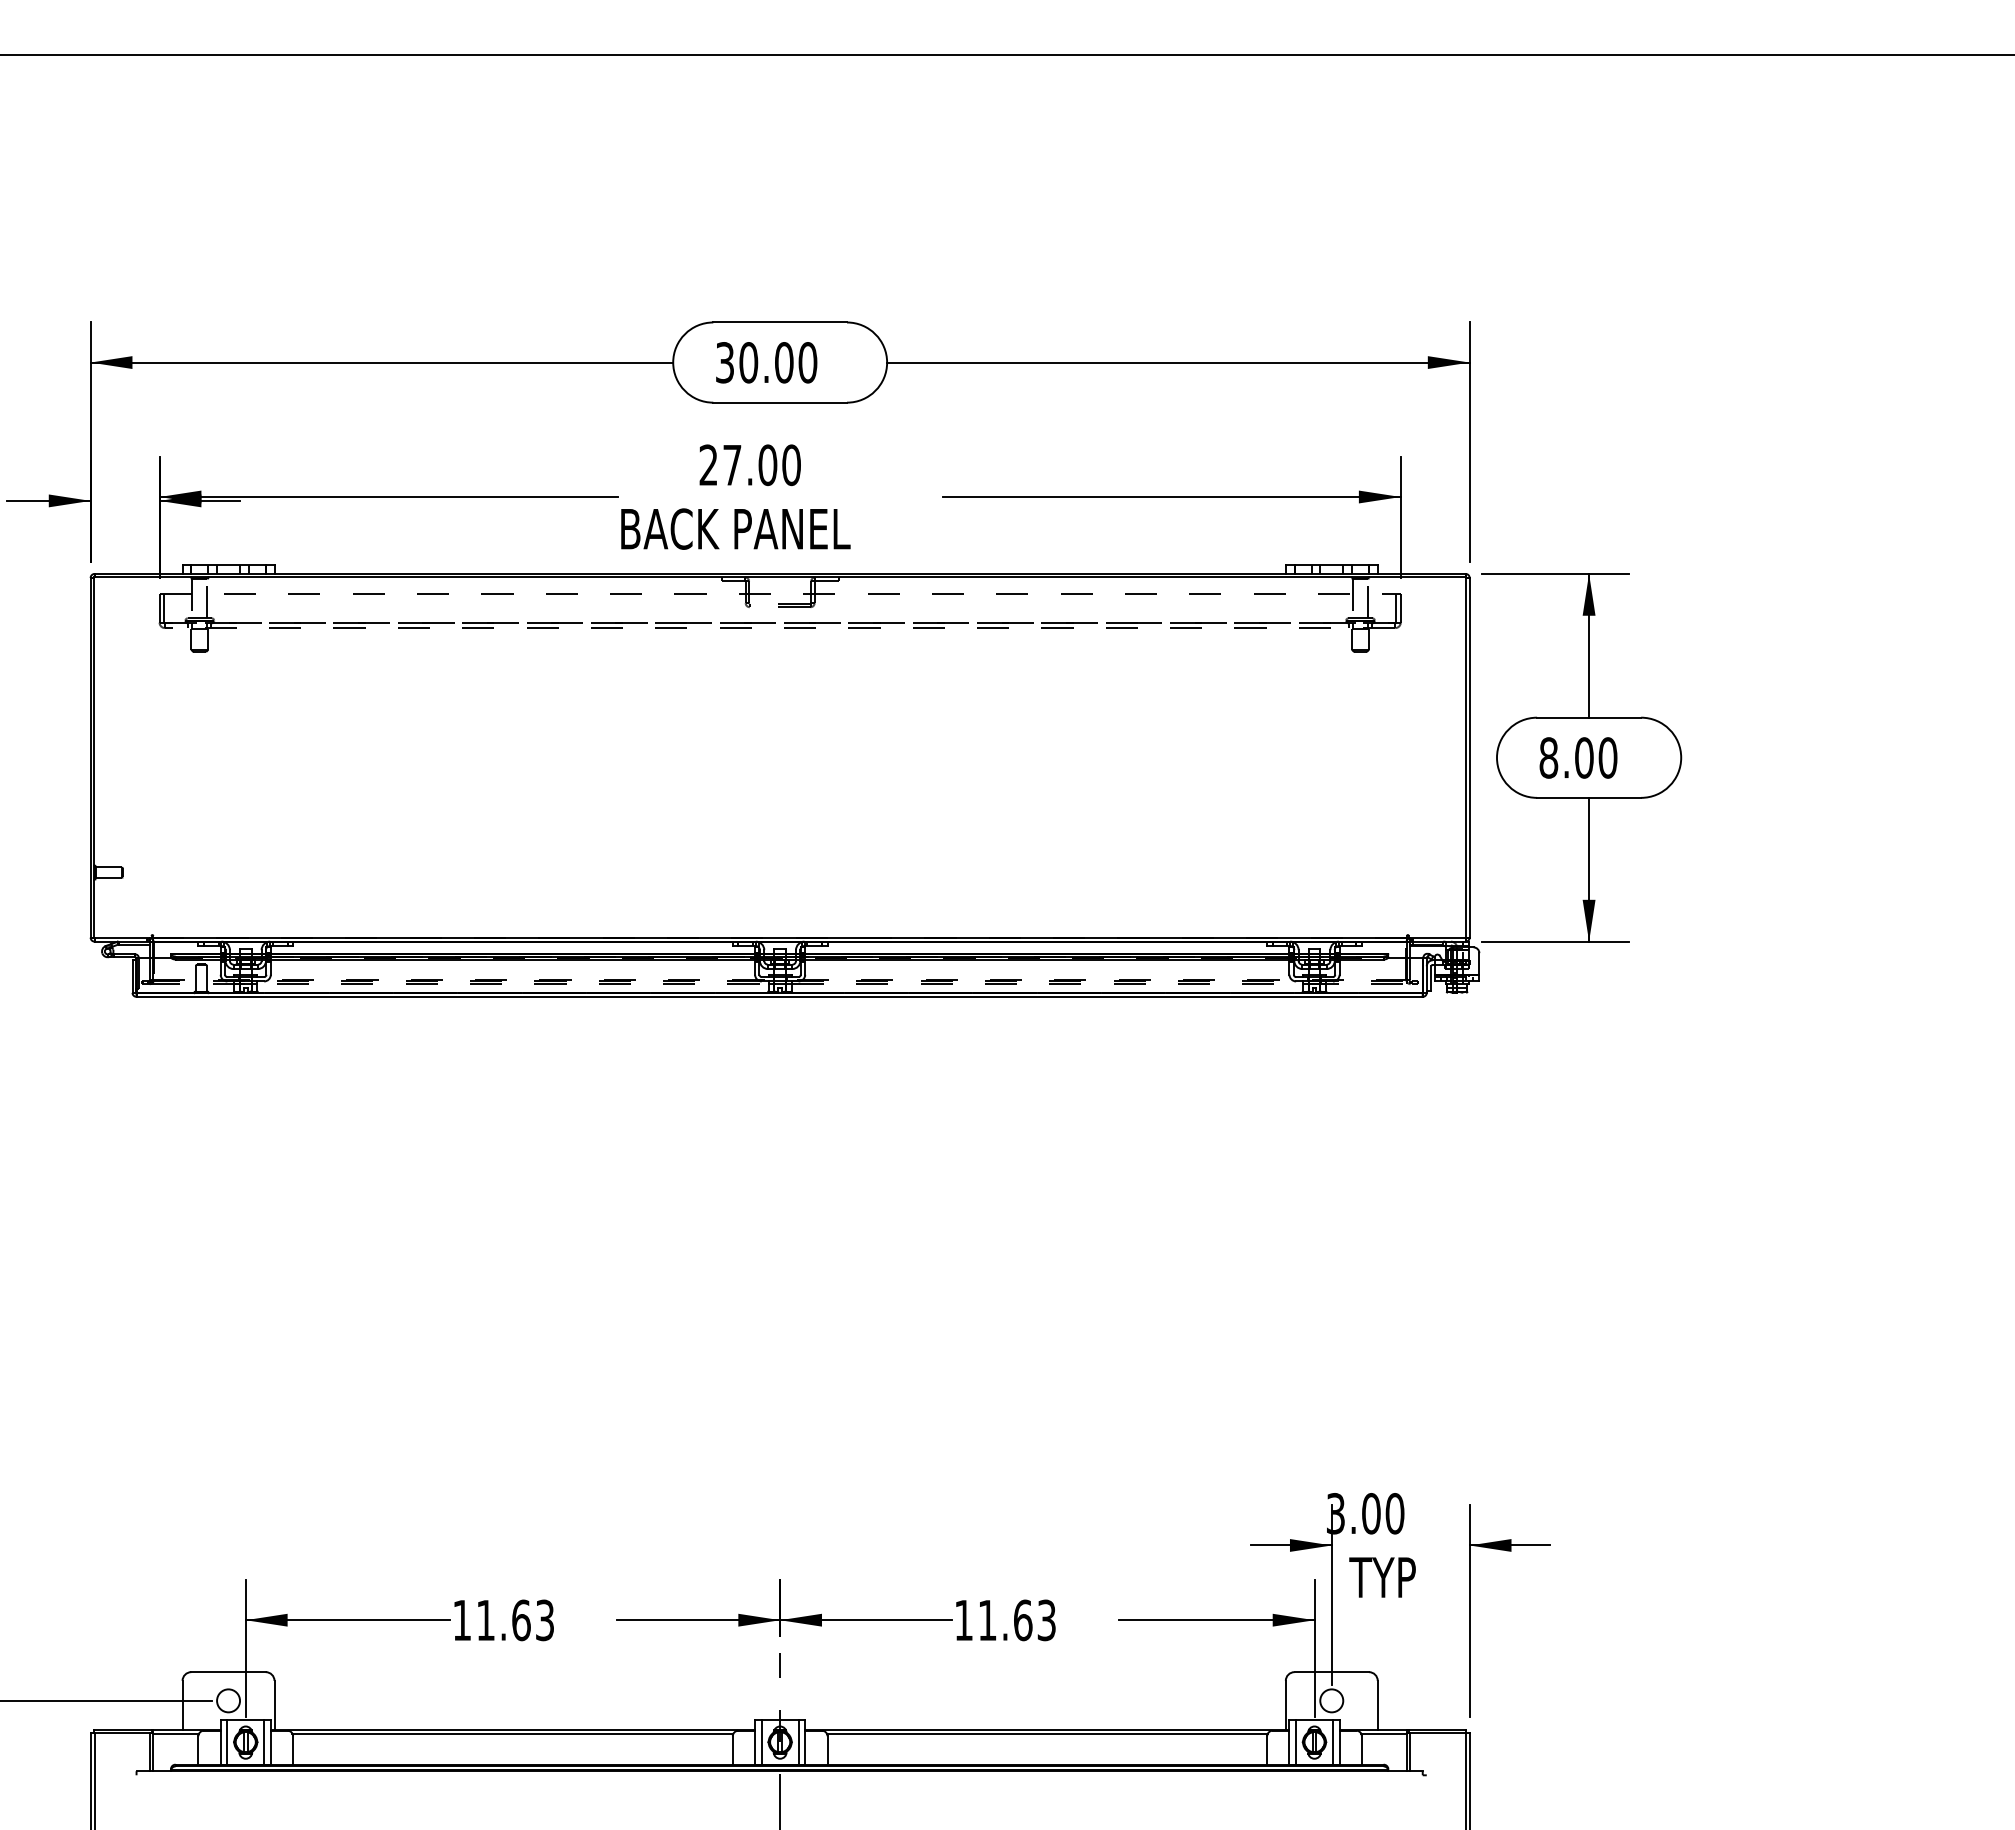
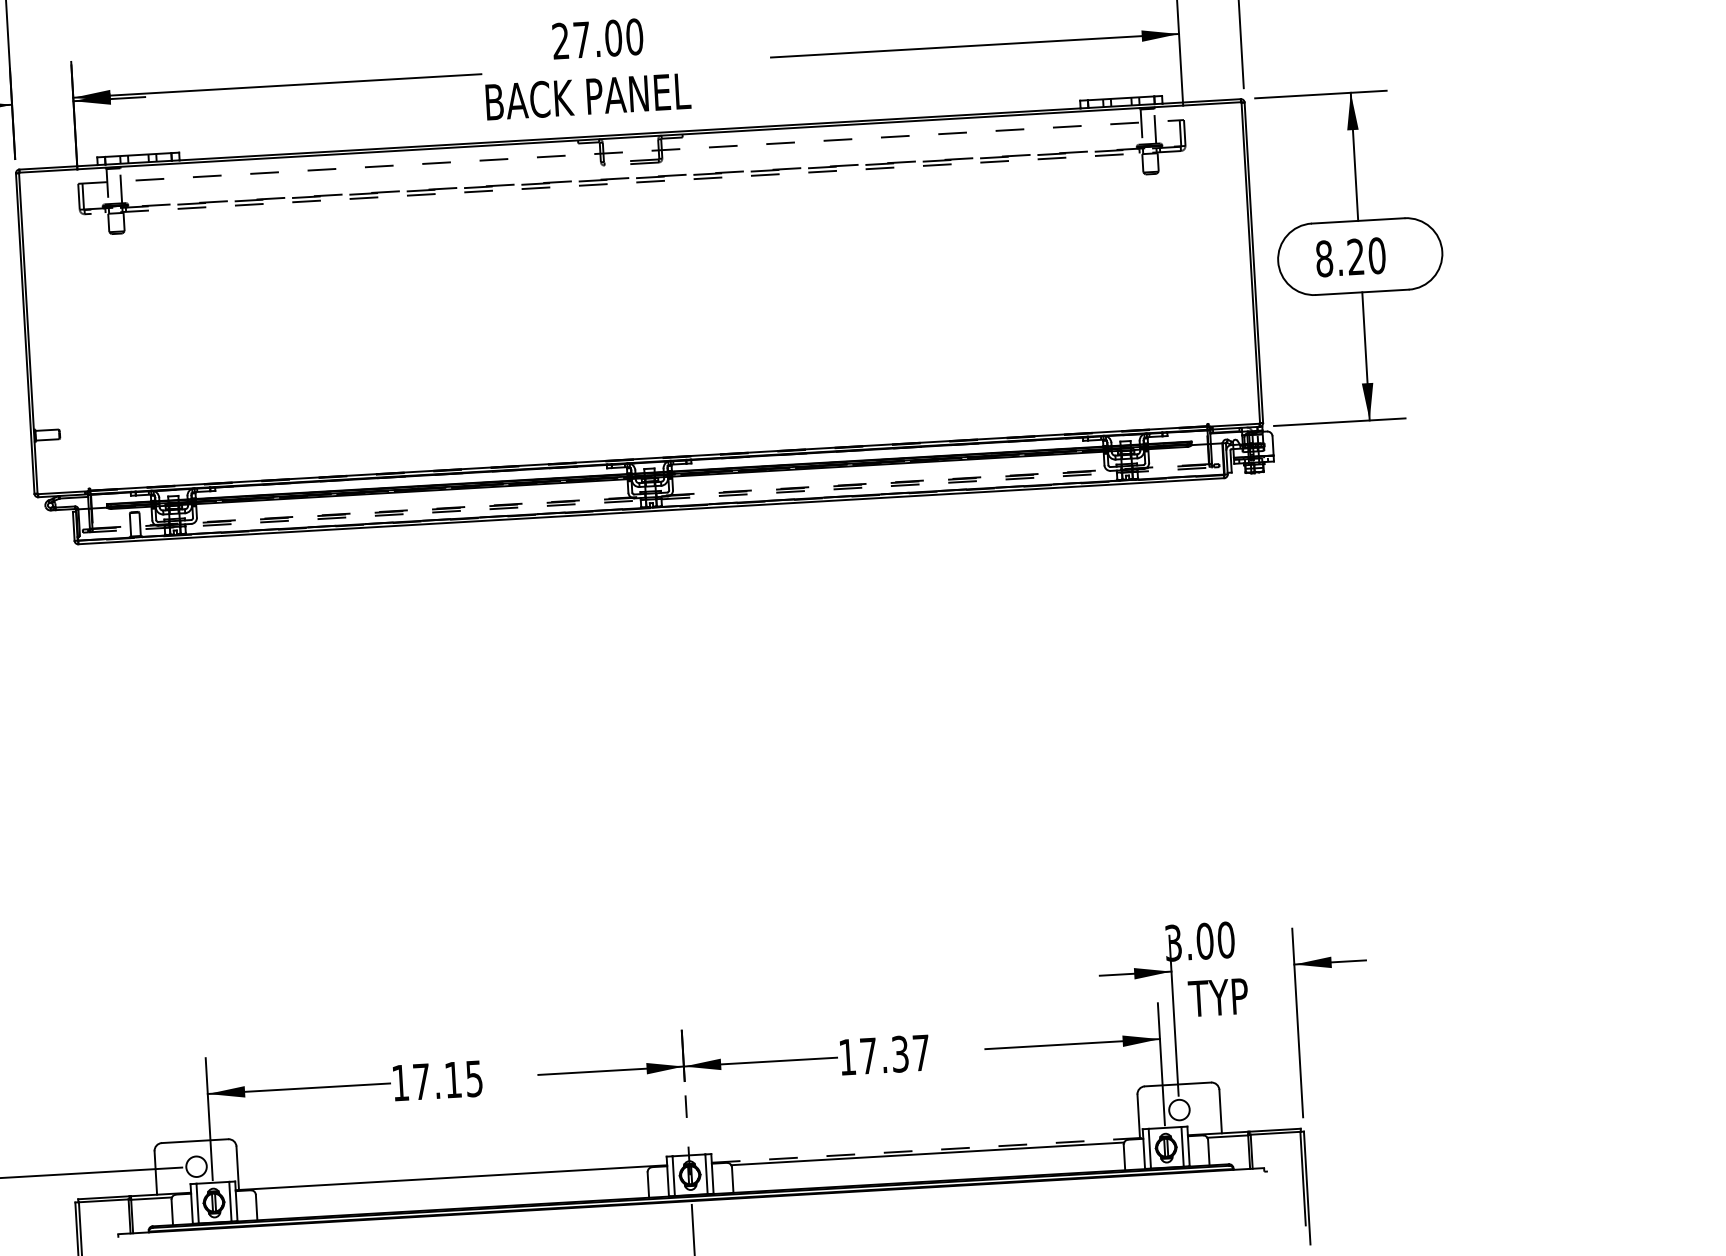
text: (1584, 757) -> (1356, 256), 8.00 -> 8.20
text: (515, 1620) -> (448, 1080), 11.63 -> 17.15
text: (1016, 1620) -> (894, 1054), 11.63 -> 17.37
line: (1047, 1729) -> (927, 1150), solid -> dashed
line: (512, 1733) -> (451, 1181), removed

